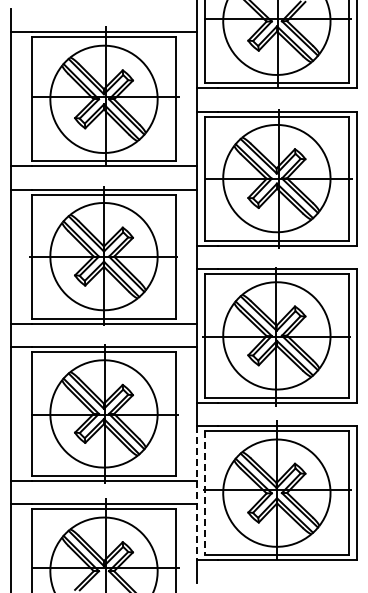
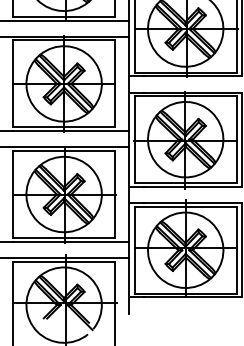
line: (196, 493) -> (129, 250), dashed -> solid
line: (204, 493) -> (134, 250), dashed -> solid

